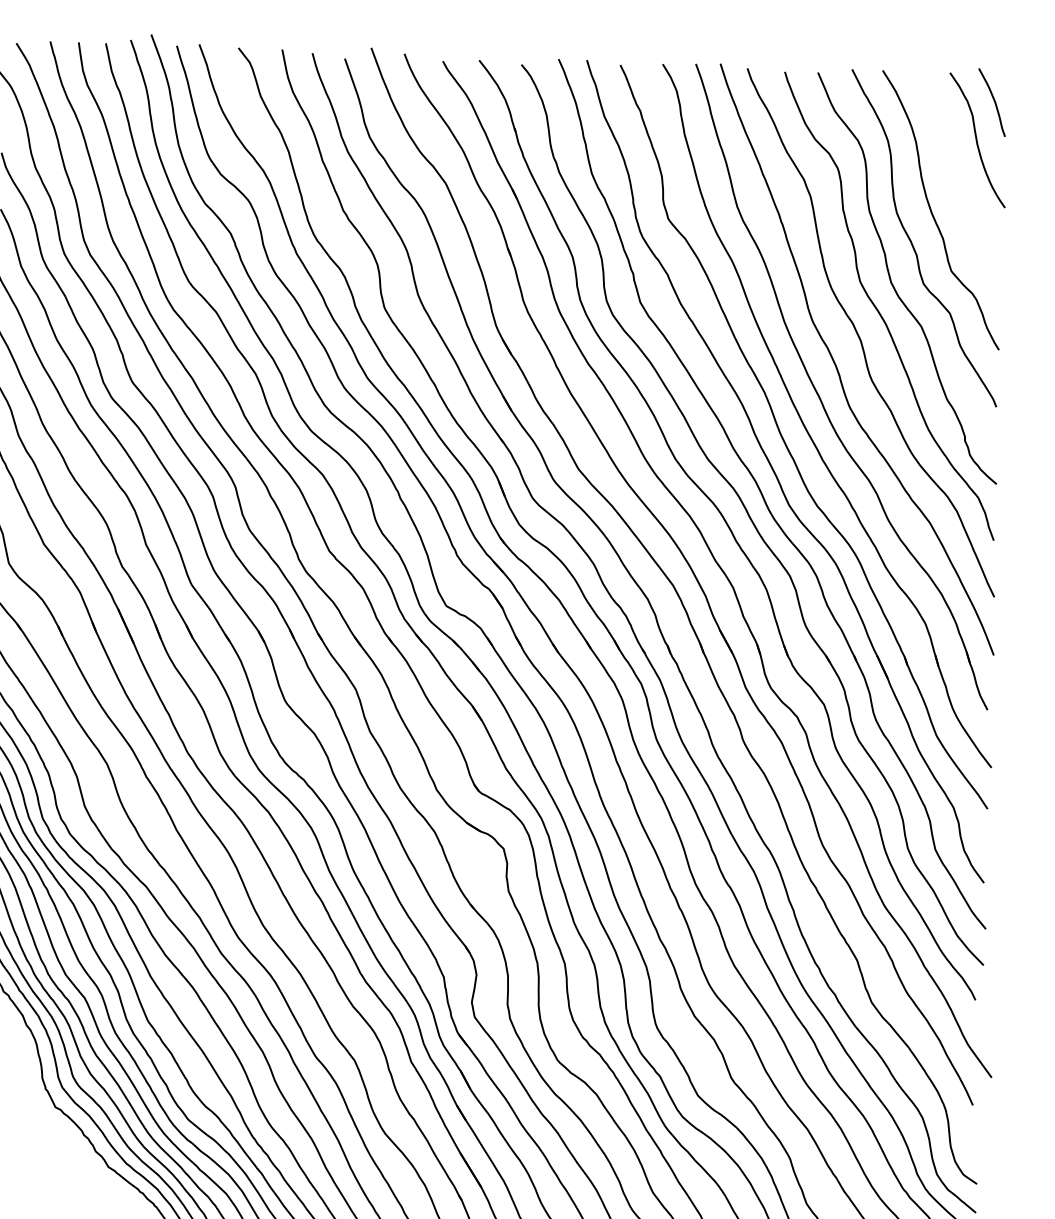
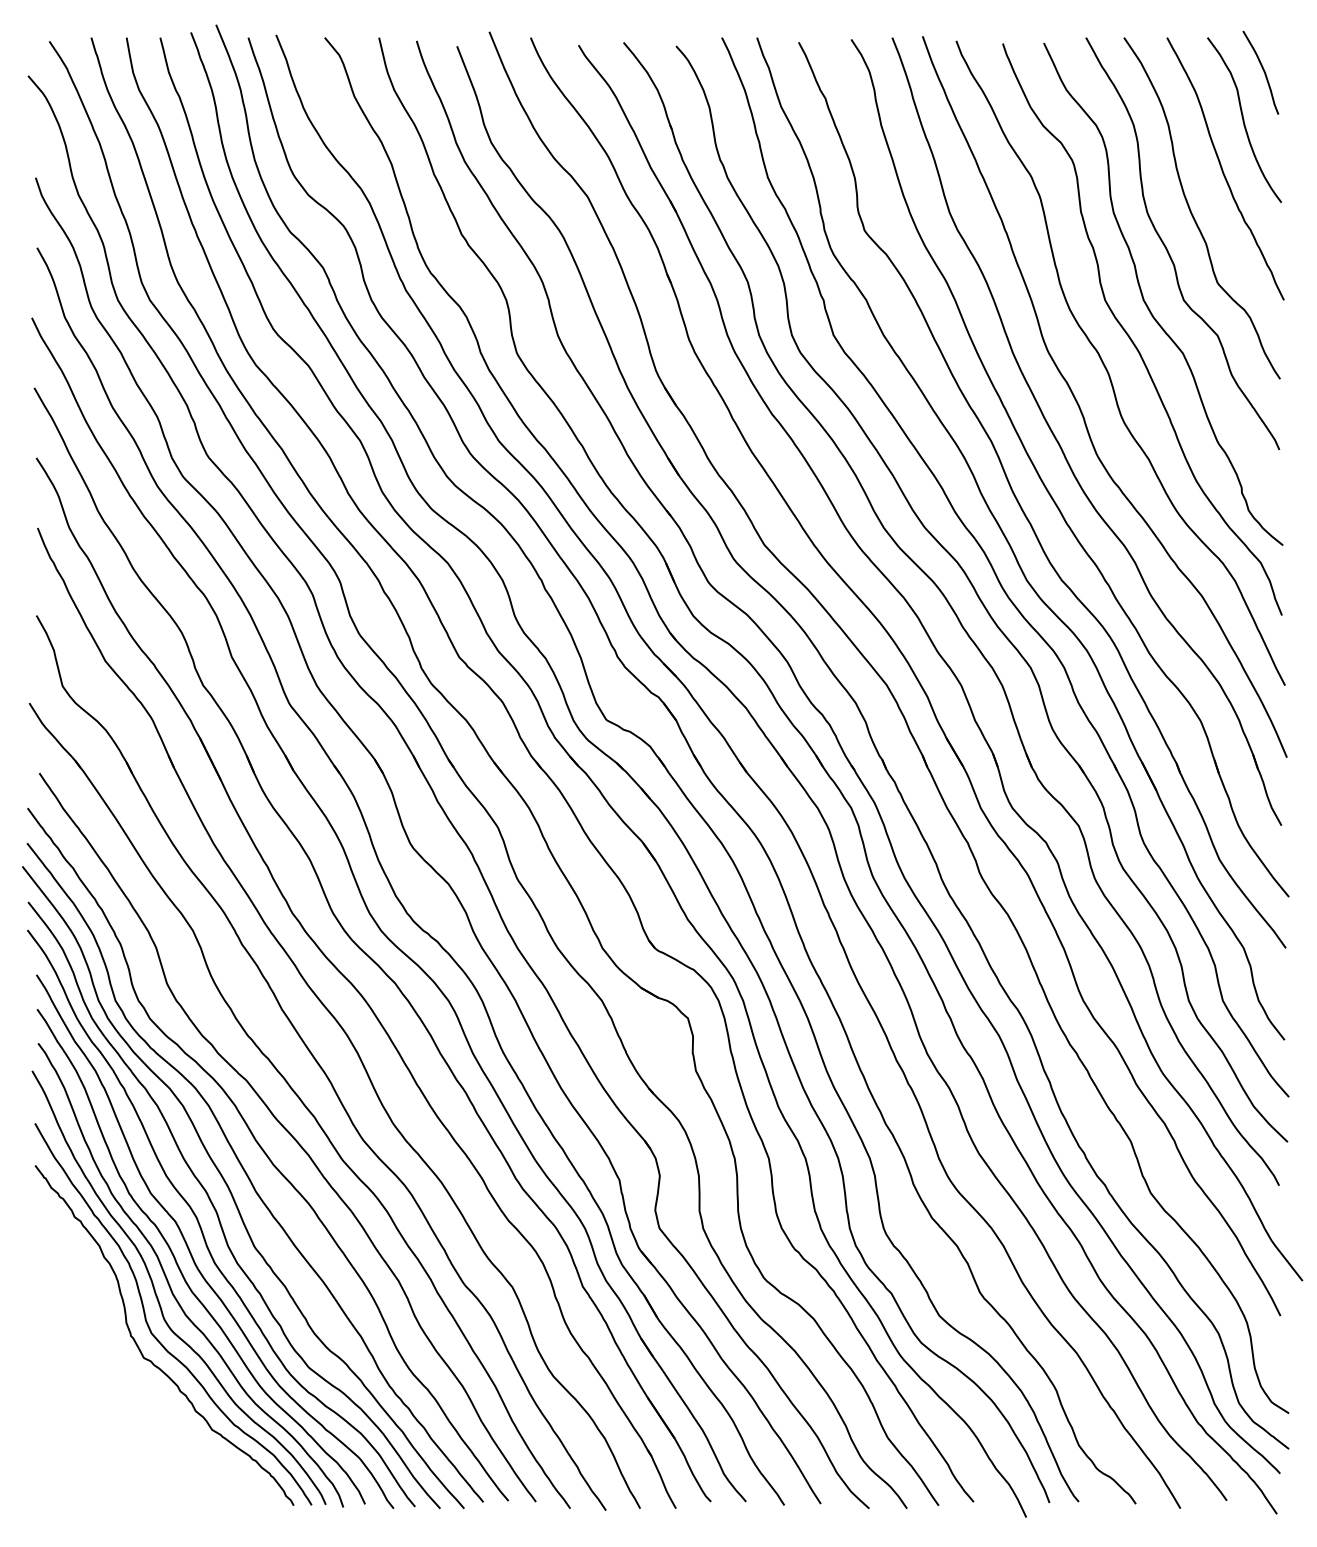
curve: (959, 180) -> (1223, 170), added

